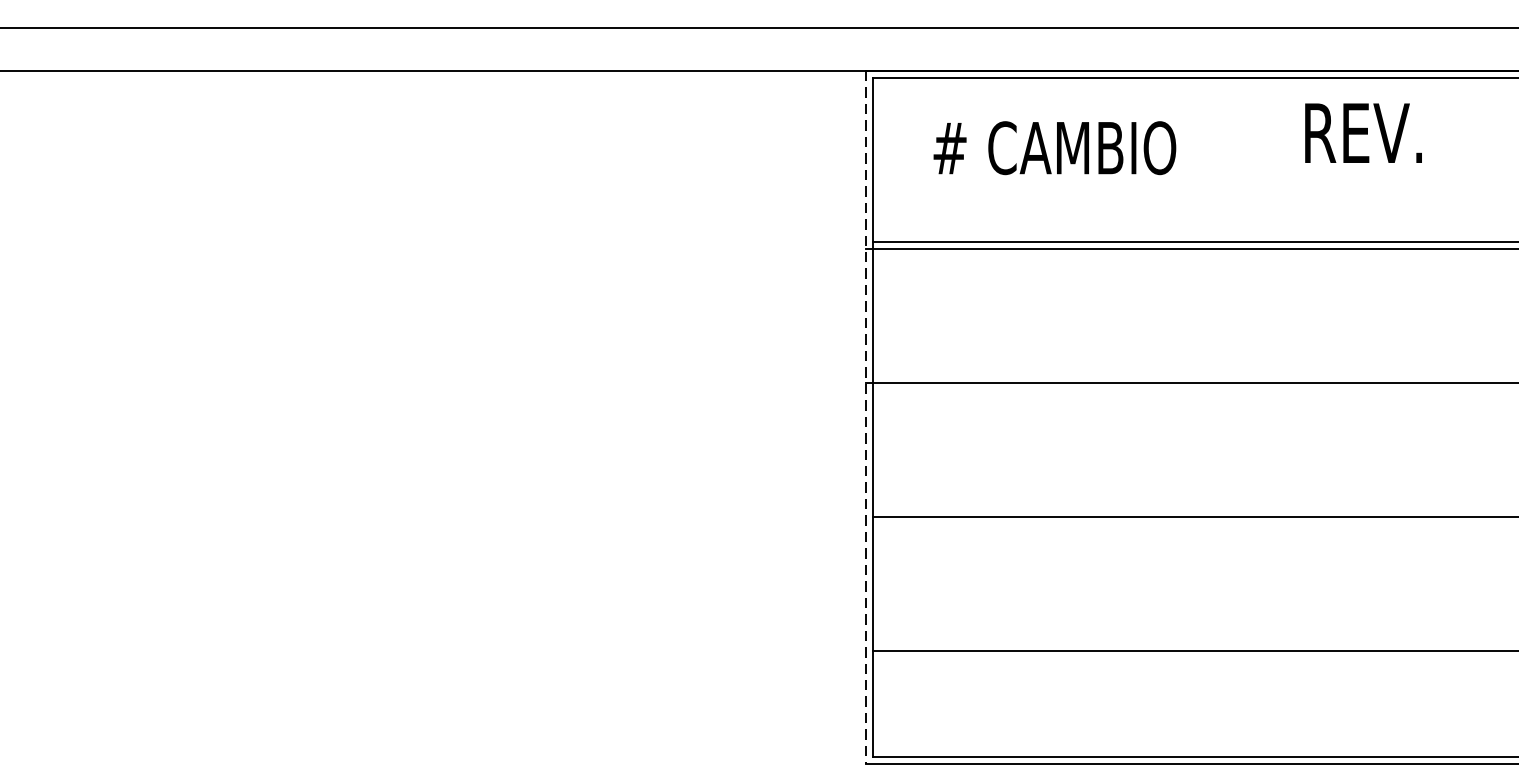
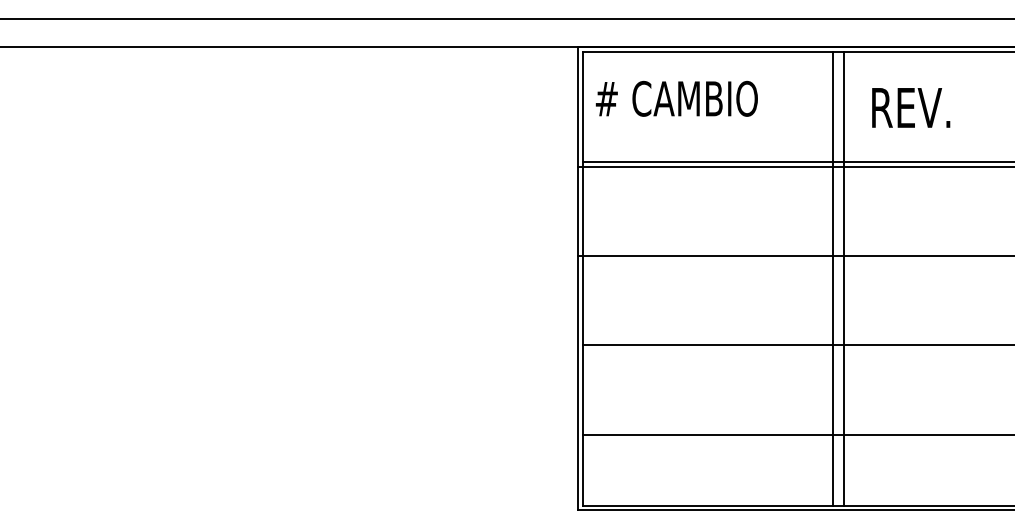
text: (1364, 132) -> (911, 107), moved
text: (1054, 147) -> (676, 98), moved
line: (865, 416) -> (578, 278), dashed -> solid
line: (1247, 416) -> (833, 278), added
line: (1262, 416) -> (843, 278), added

